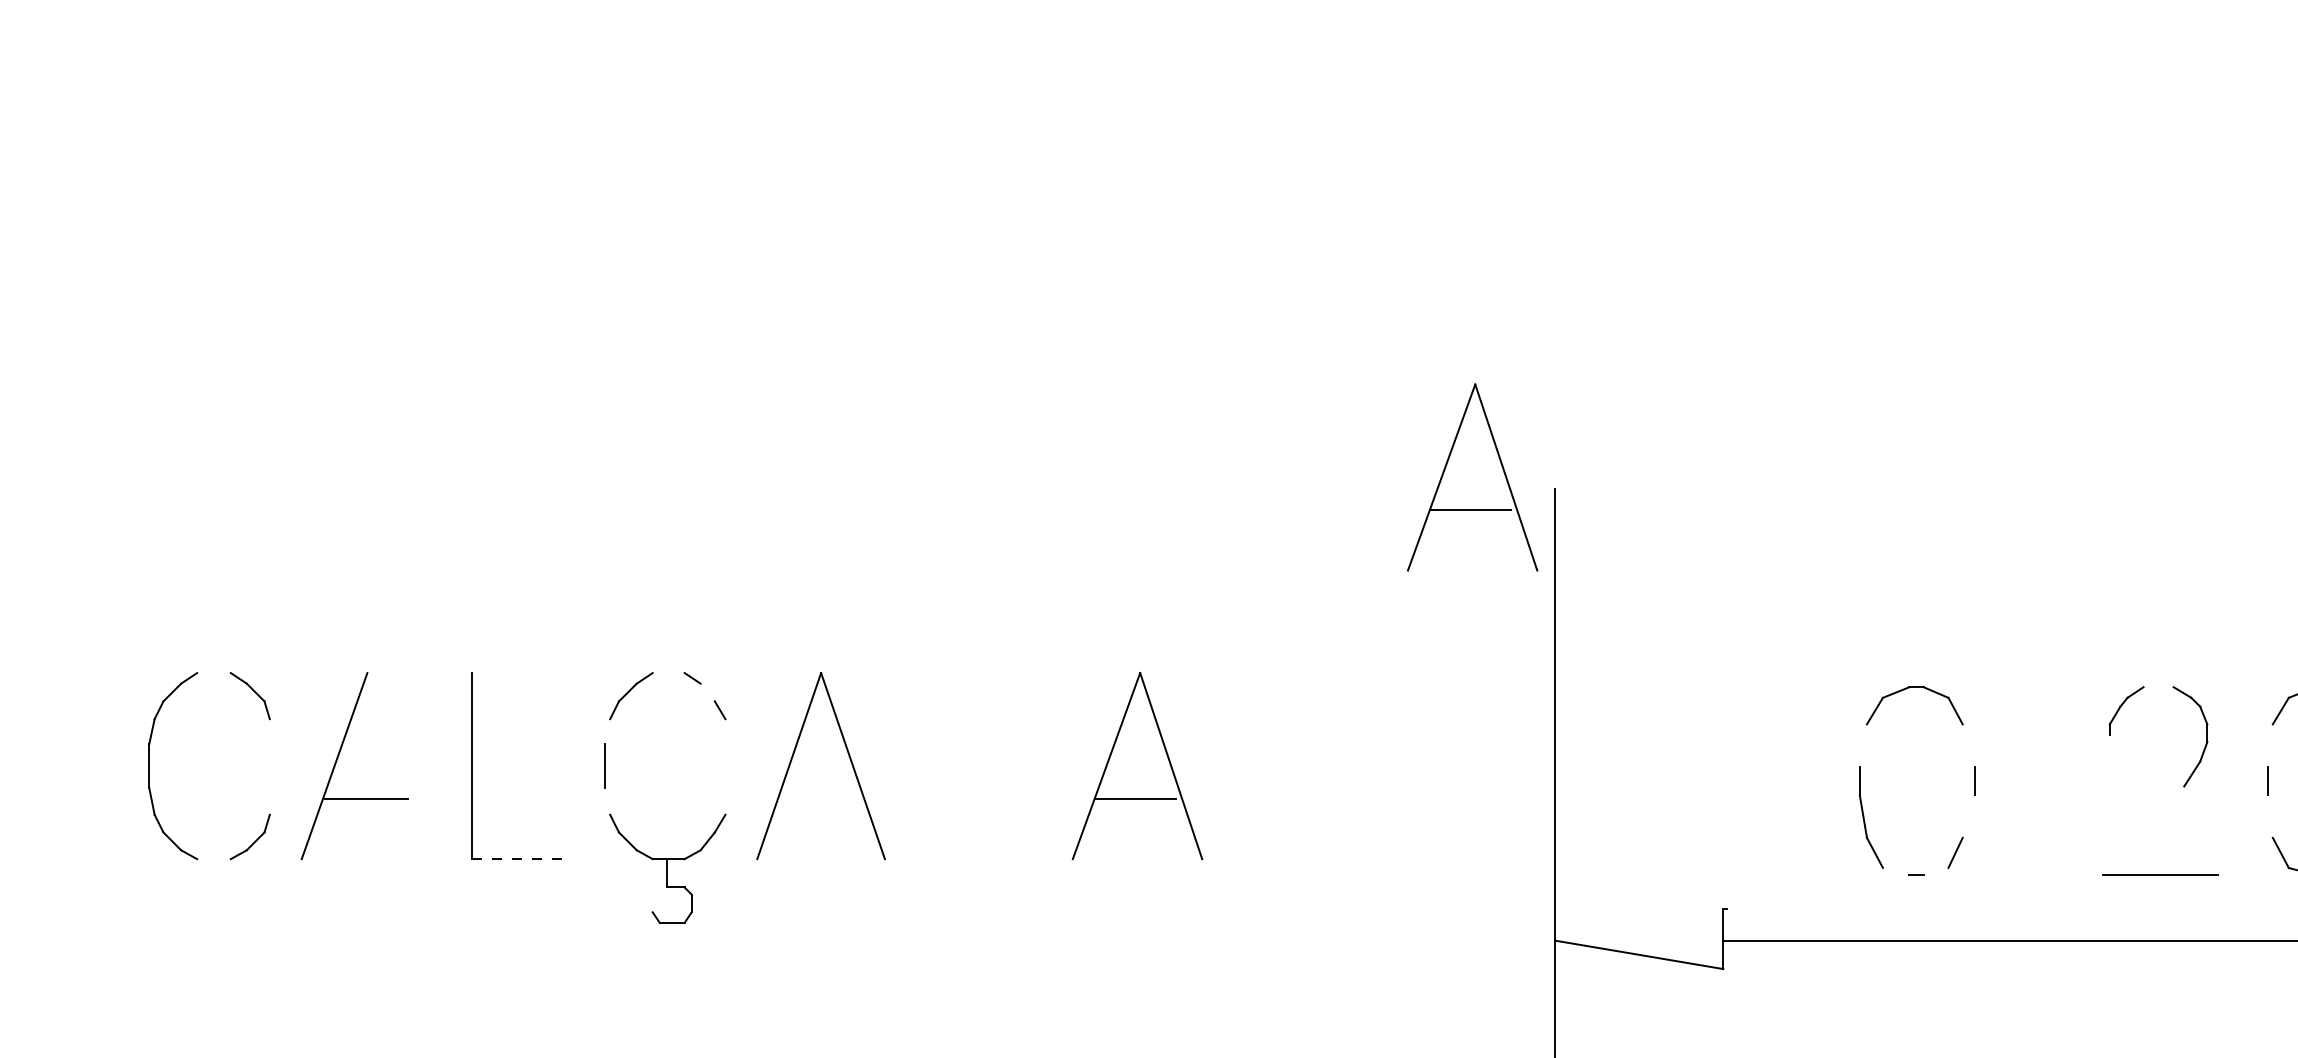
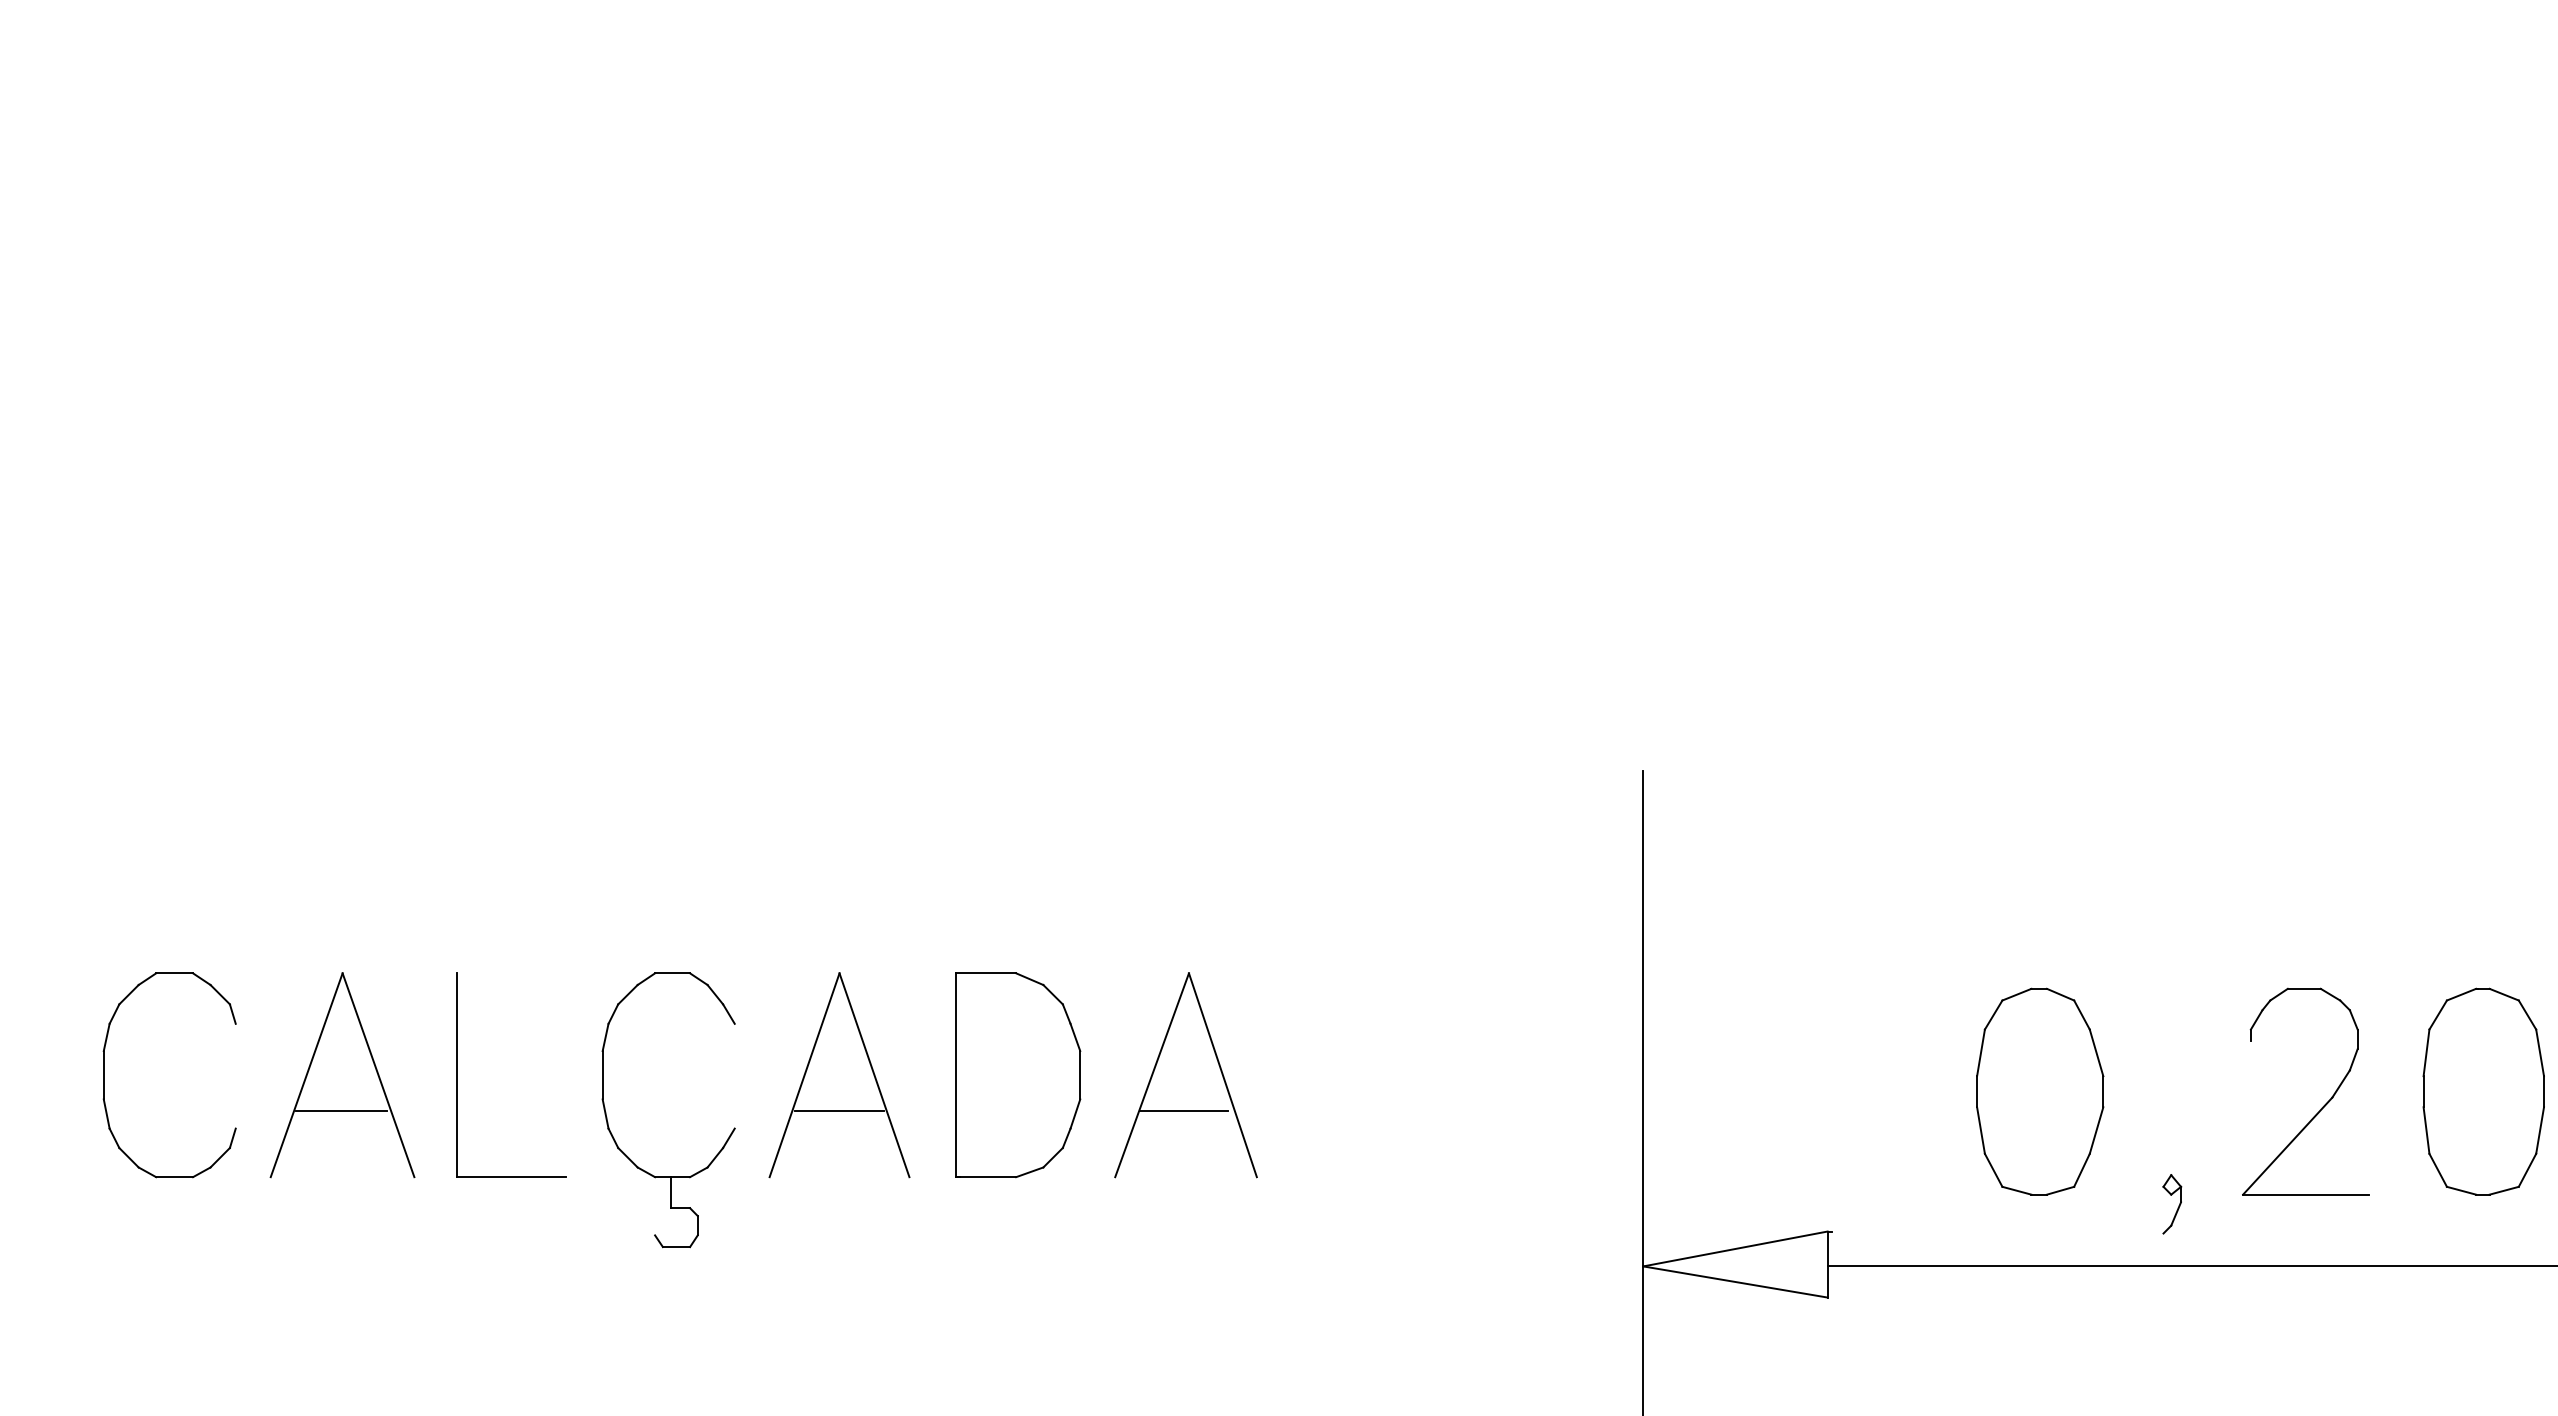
part: (1445, 469) -> (1523, 750), removed
line: (213, 673) -> (174, 973), added
line: (668, 673) -> (672, 973), added
line: (2157, 686) -> (2303, 988), added
line: (707, 692) -> (715, 994), added
line: (607, 731) -> (605, 1037), added
line: (1862, 745) -> (1980, 1052), added
line: (1968, 745) -> (2096, 1052), added
line: (2270, 745) -> (2426, 1052), added
line: (400, 766) -> (378, 1075), added
part: (984, 766) -> (1018, 1075), added
line: (821, 799) -> (839, 1111), added
line: (607, 801) -> (605, 1113), added
line: (1968, 816) -> (2096, 1130), added
line: (2270, 816) -> (2426, 1130), added
line: (2143, 830) -> (2287, 1145), added
line: (213, 859) -> (174, 1177), added
line: (521, 859) -> (511, 1177), dashed -> solid
line: (1895, 871) -> (2016, 1190), added
line: (1935, 871) -> (2060, 1190), added
part: (2038, 884) -> (2172, 1204), added
line: (1639, 924) -> (1735, 1248), added

